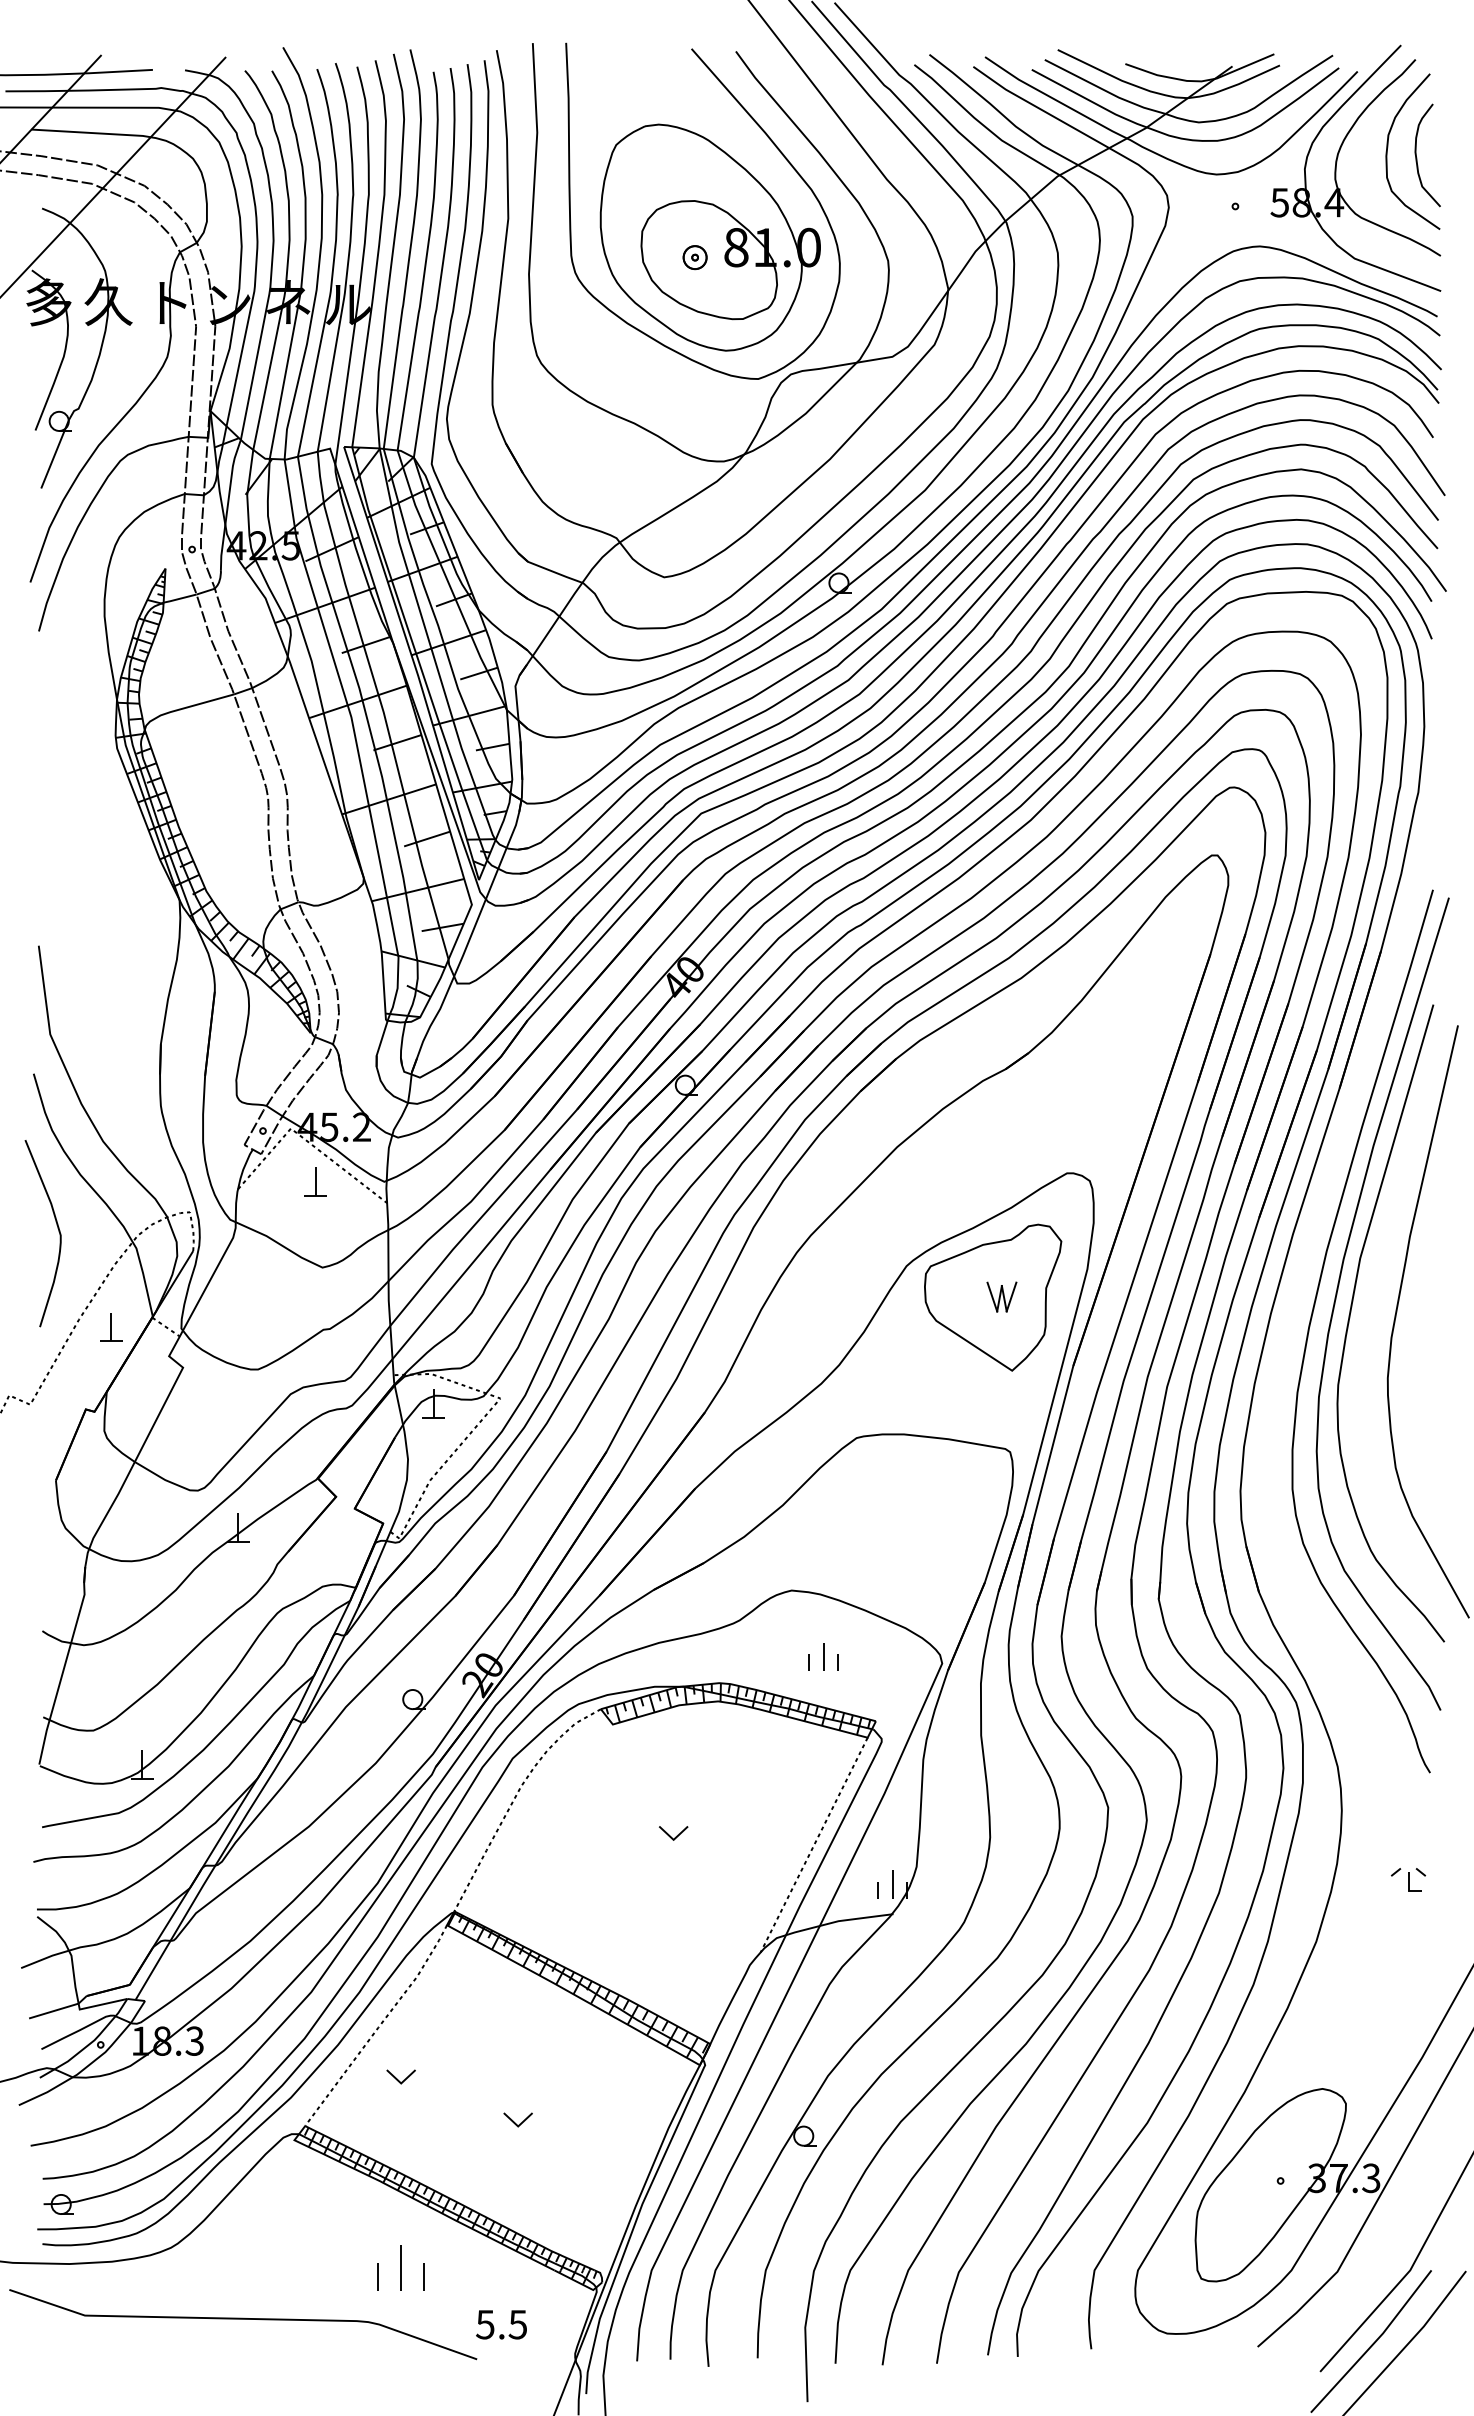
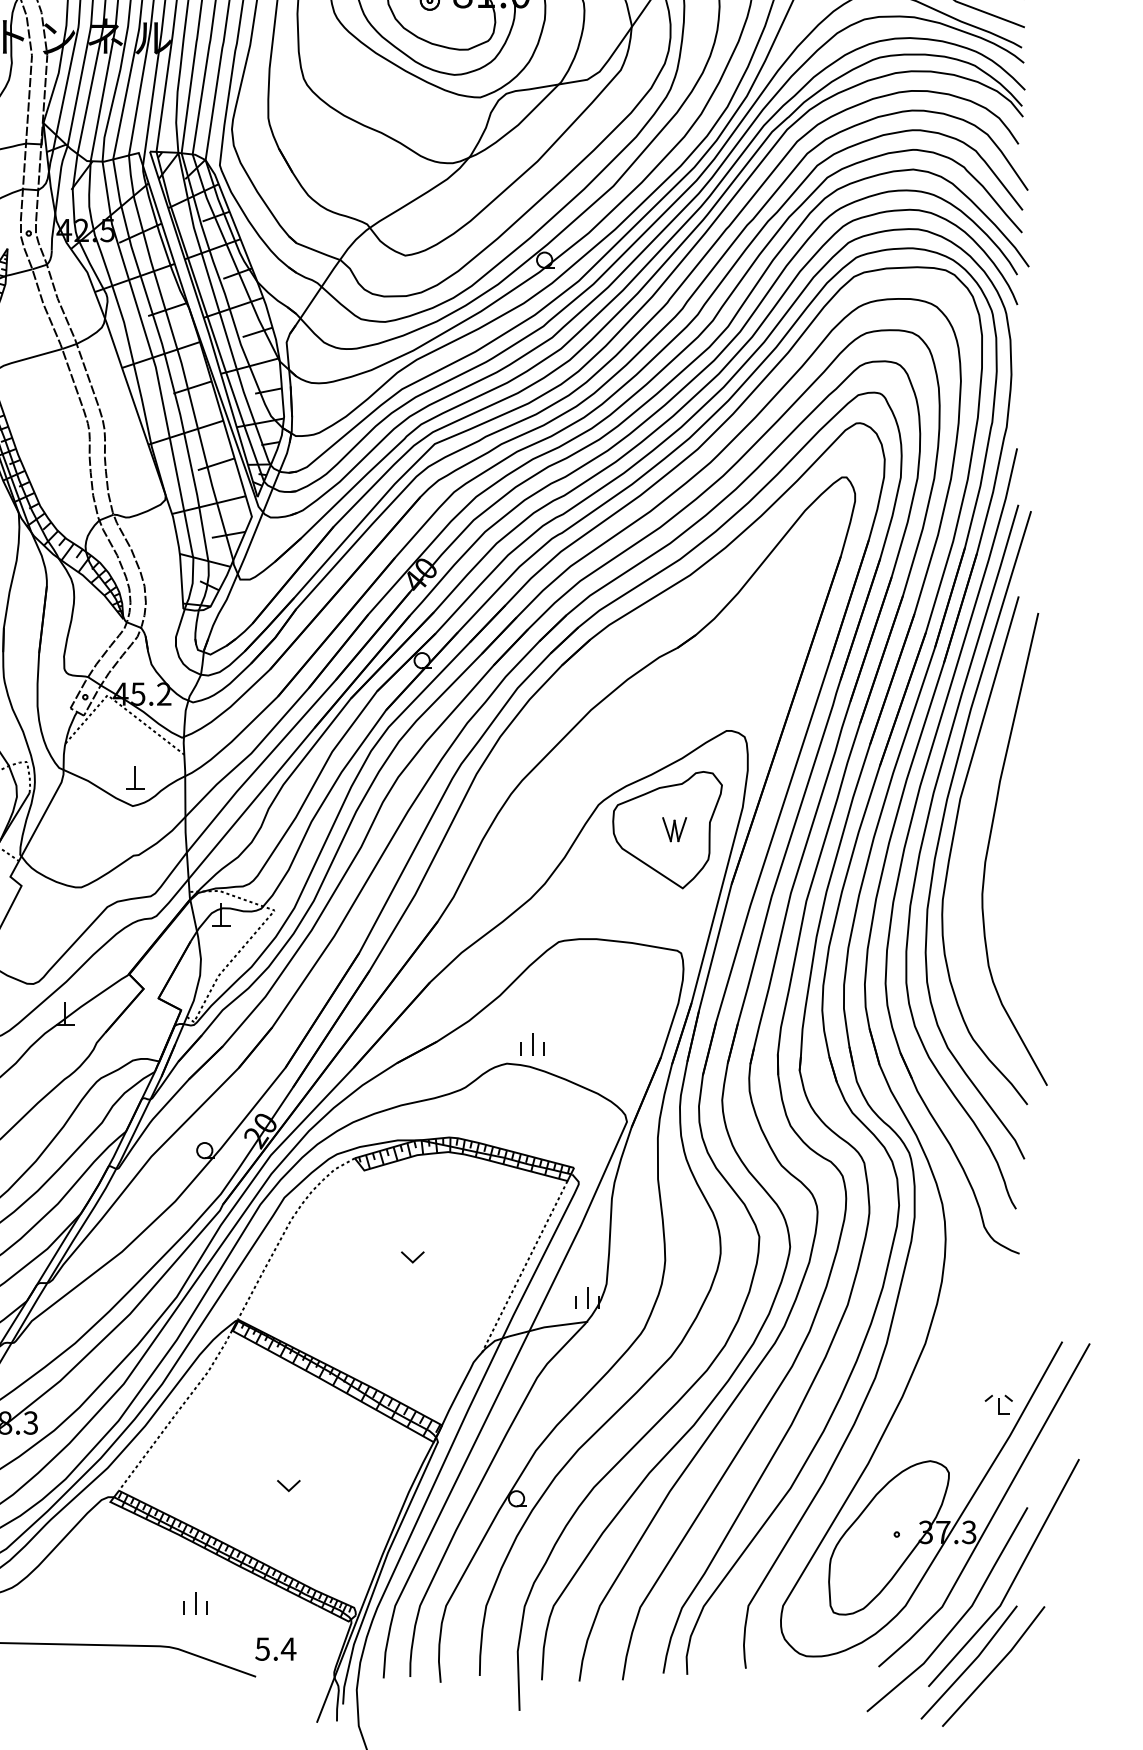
part: (315, 1181) -> (135, 778), moved
part: (1294, 1308) -> (907, 838), added
part: (823, 1656) -> (532, 1043), moved
part: (1408, 1879) -> (998, 1404), moved
part: (400, 2076) -> (194, 1451), removed
part: (401, 2267) -> (195, 1603), size x0.62
line: (1358, 2288) -> (958, 1620), added
text: (517, 2324) -> (288, 1648), 5.5 -> 5.4

